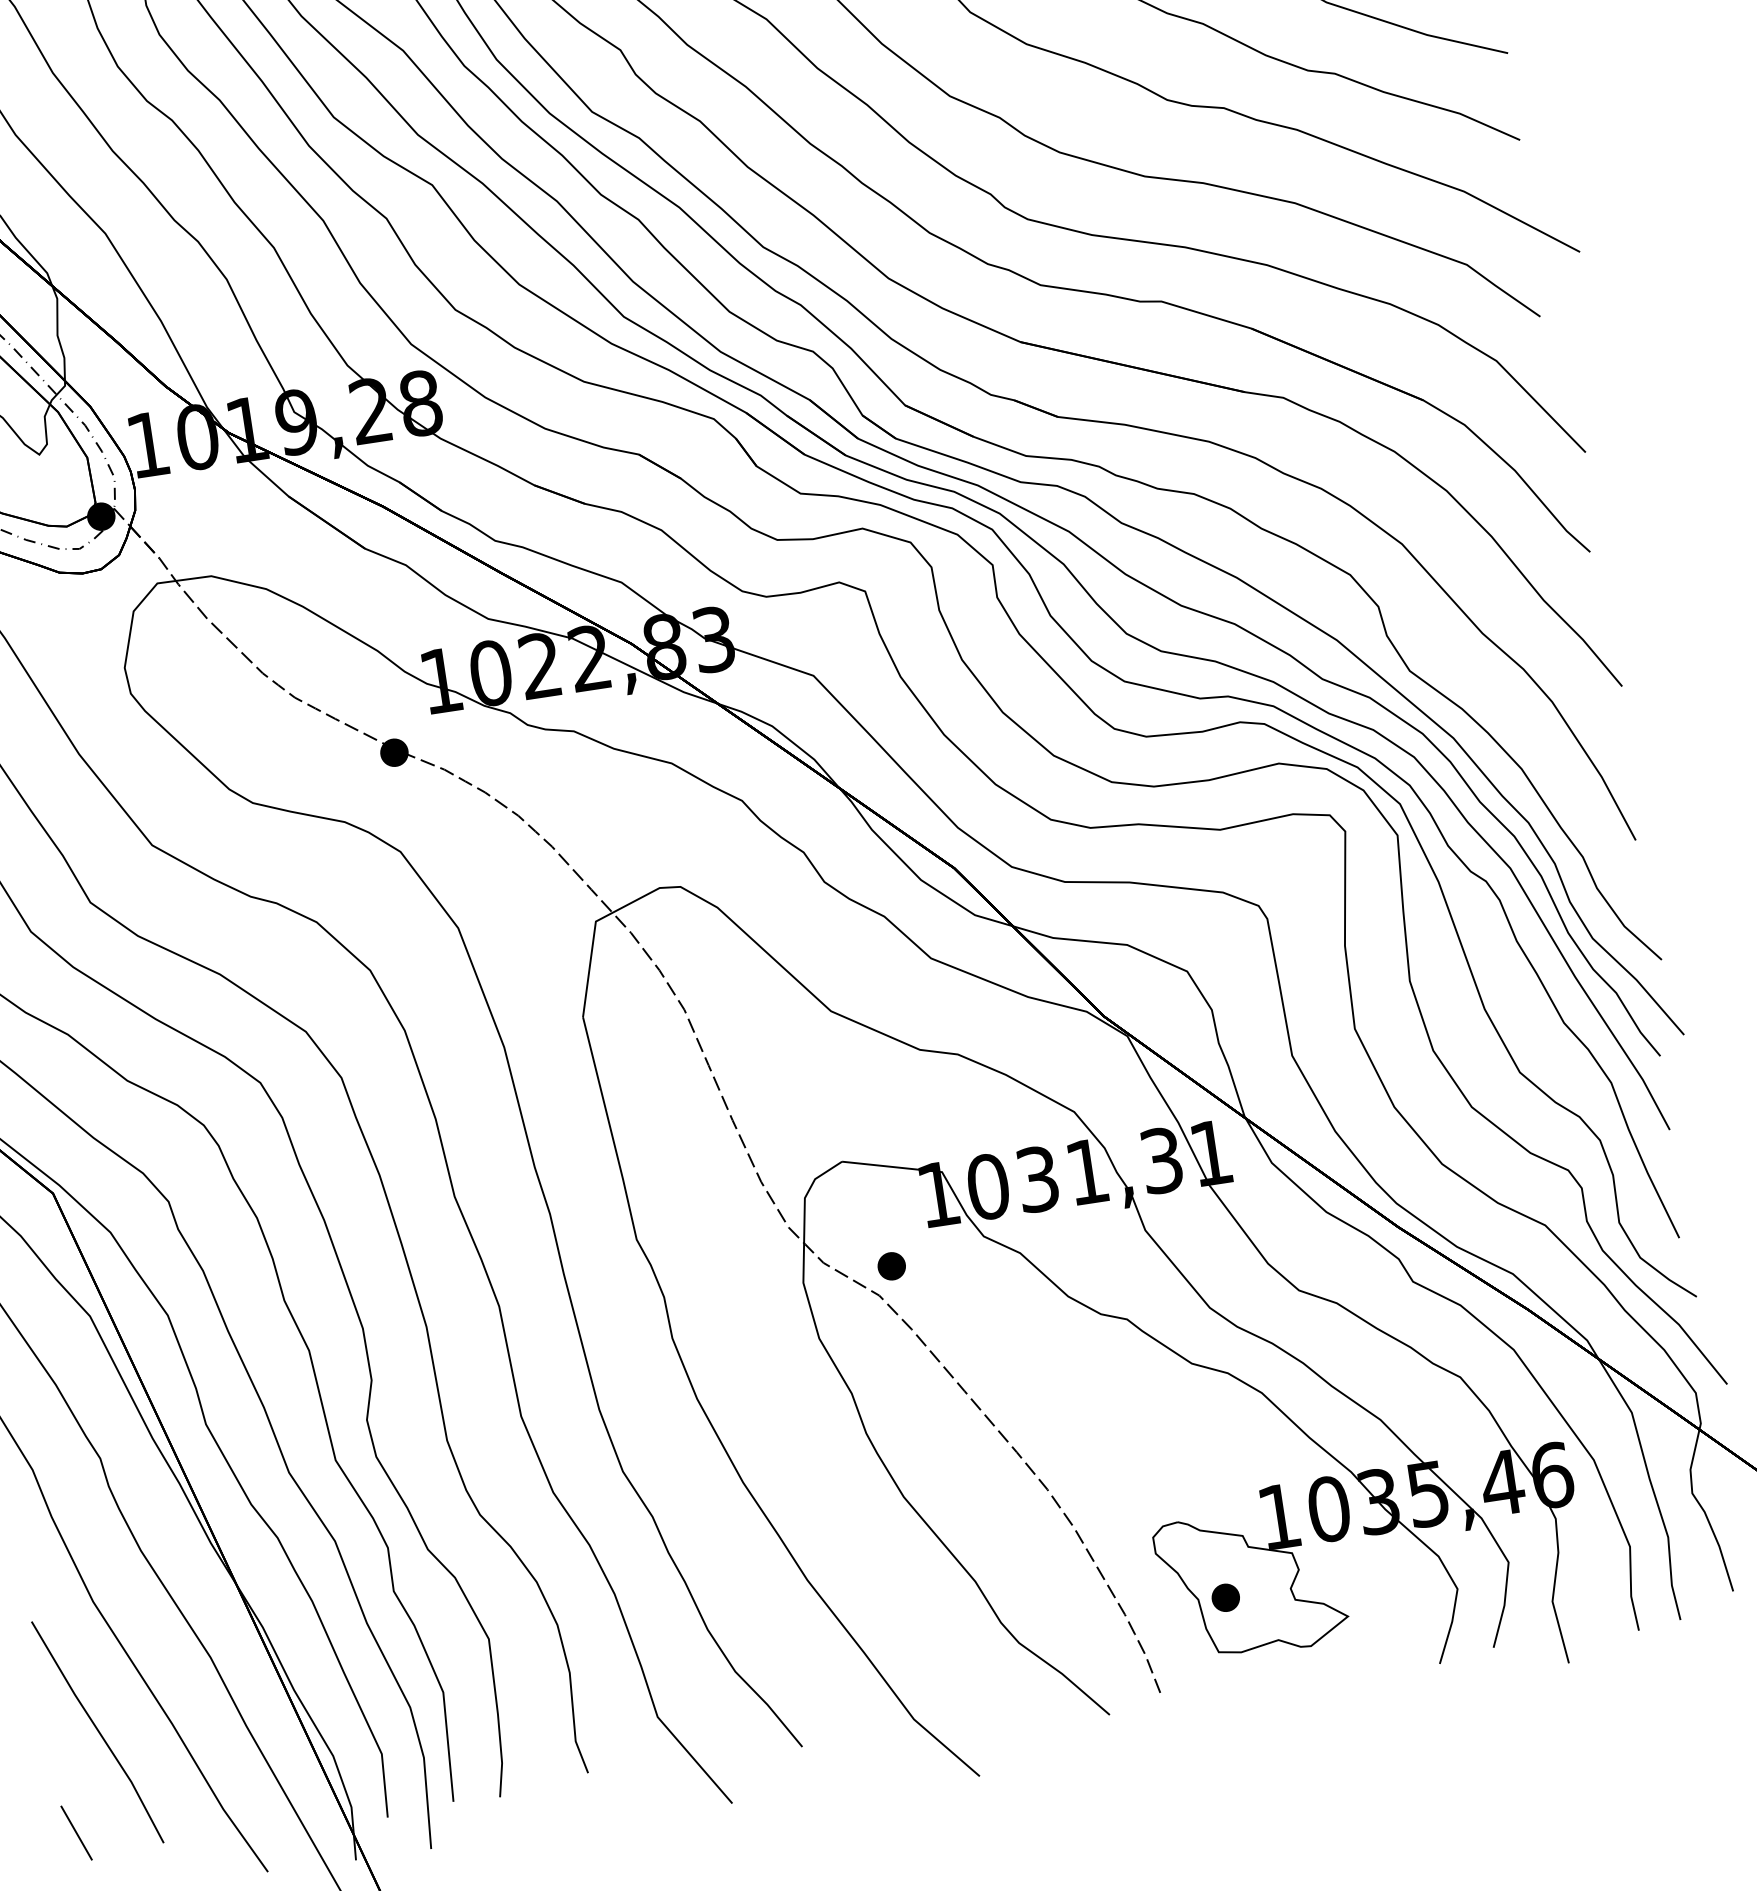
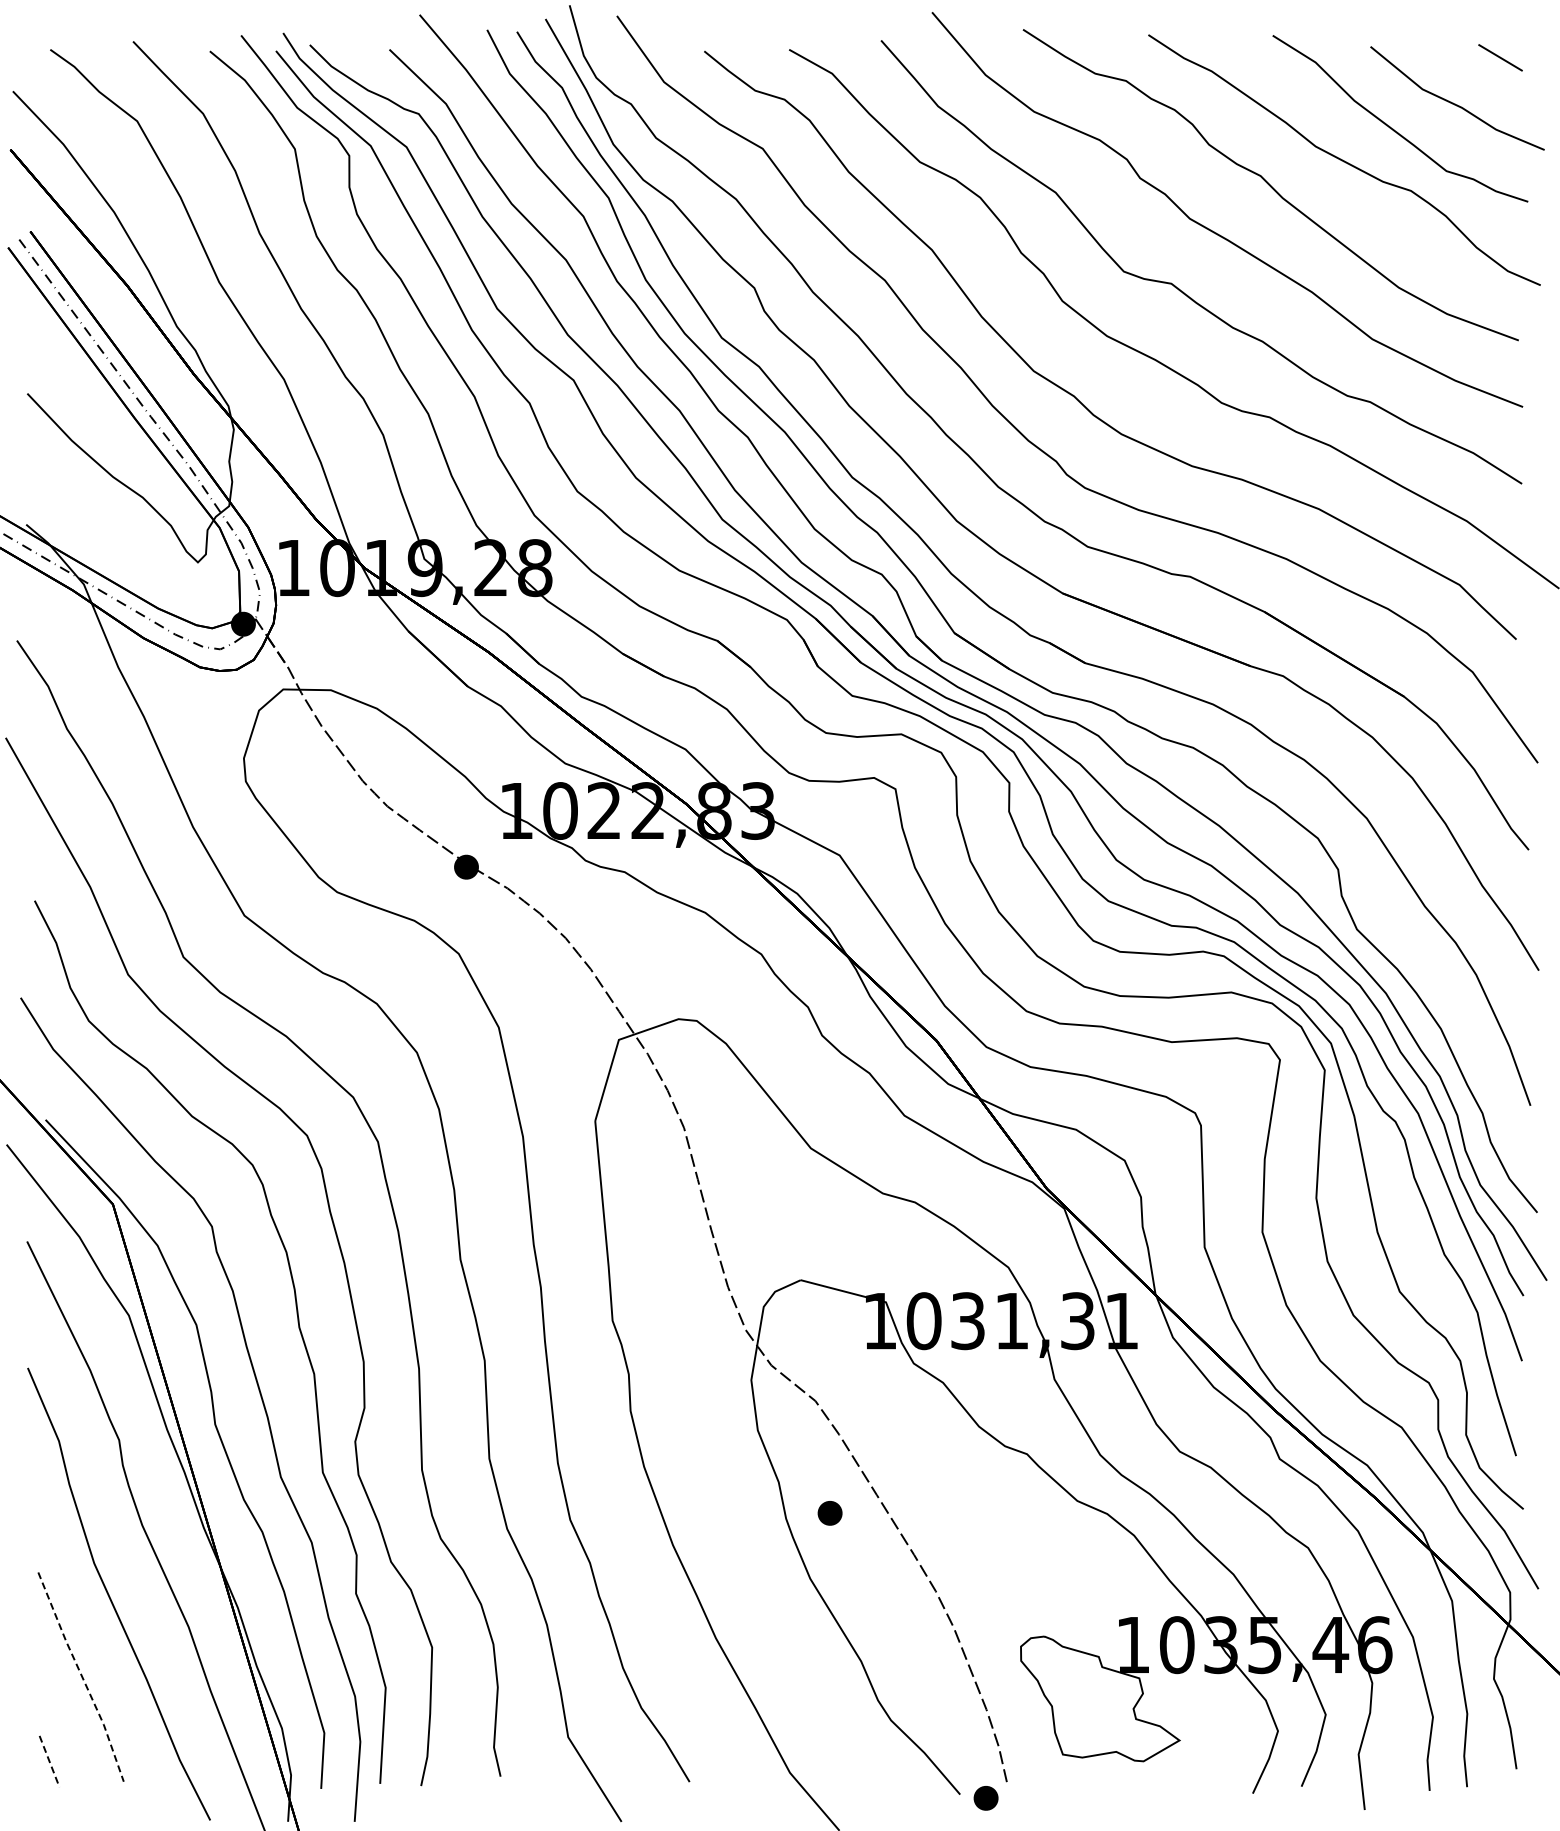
part: (891, 1266) -> (829, 1513), moved
part: (1225, 1598) -> (985, 1798), moved
line: (99, 1731) -> (82, 1676), solid -> dashed
line: (76, 1833) -> (49, 1761), solid -> dashed

